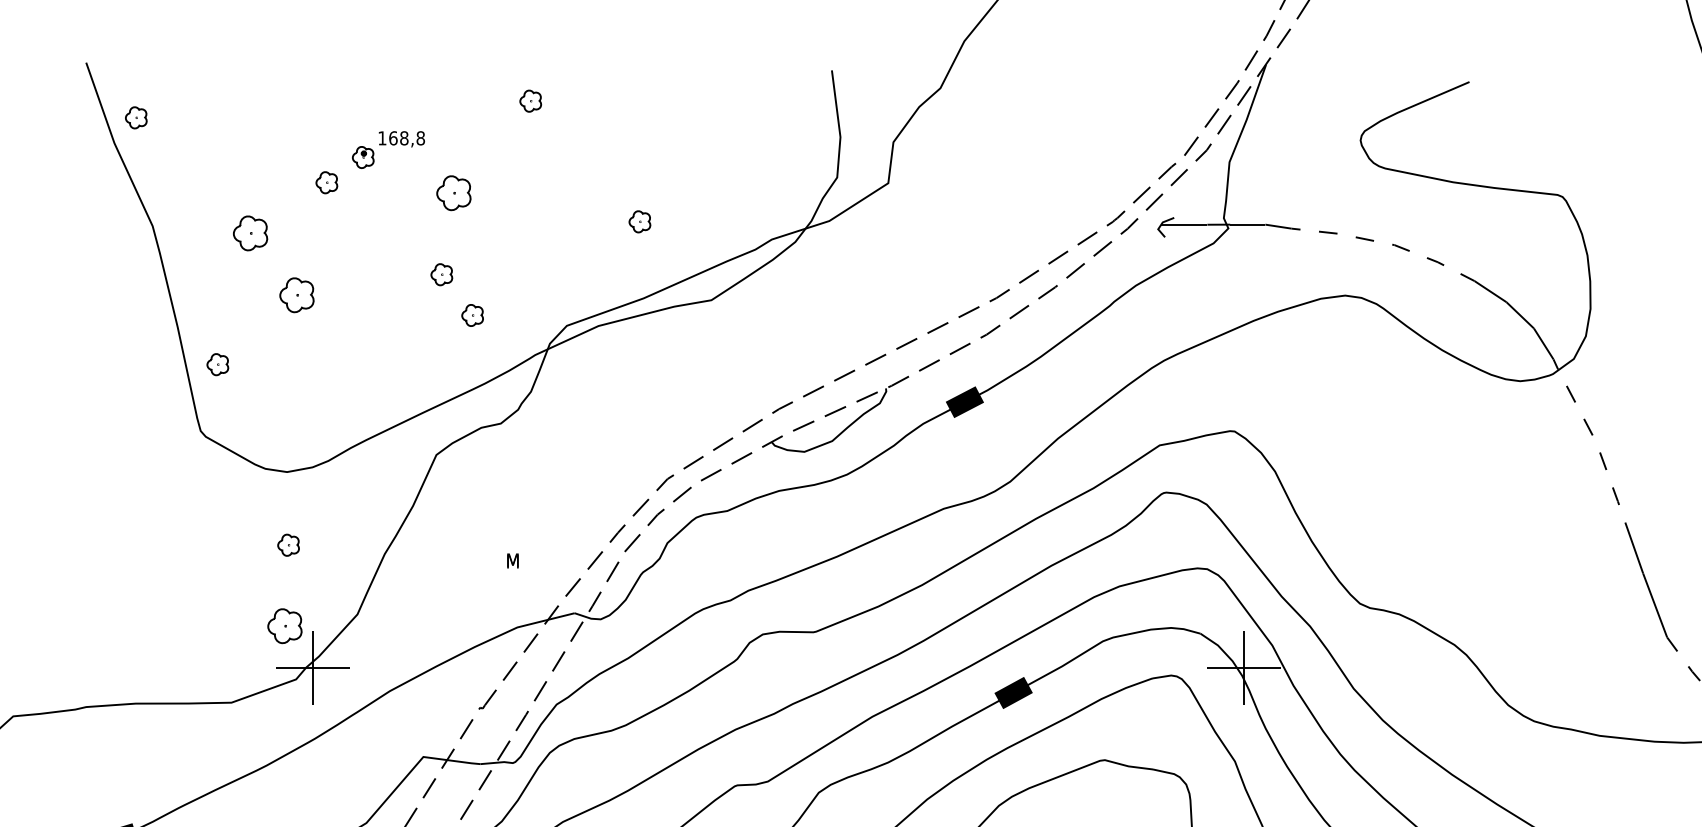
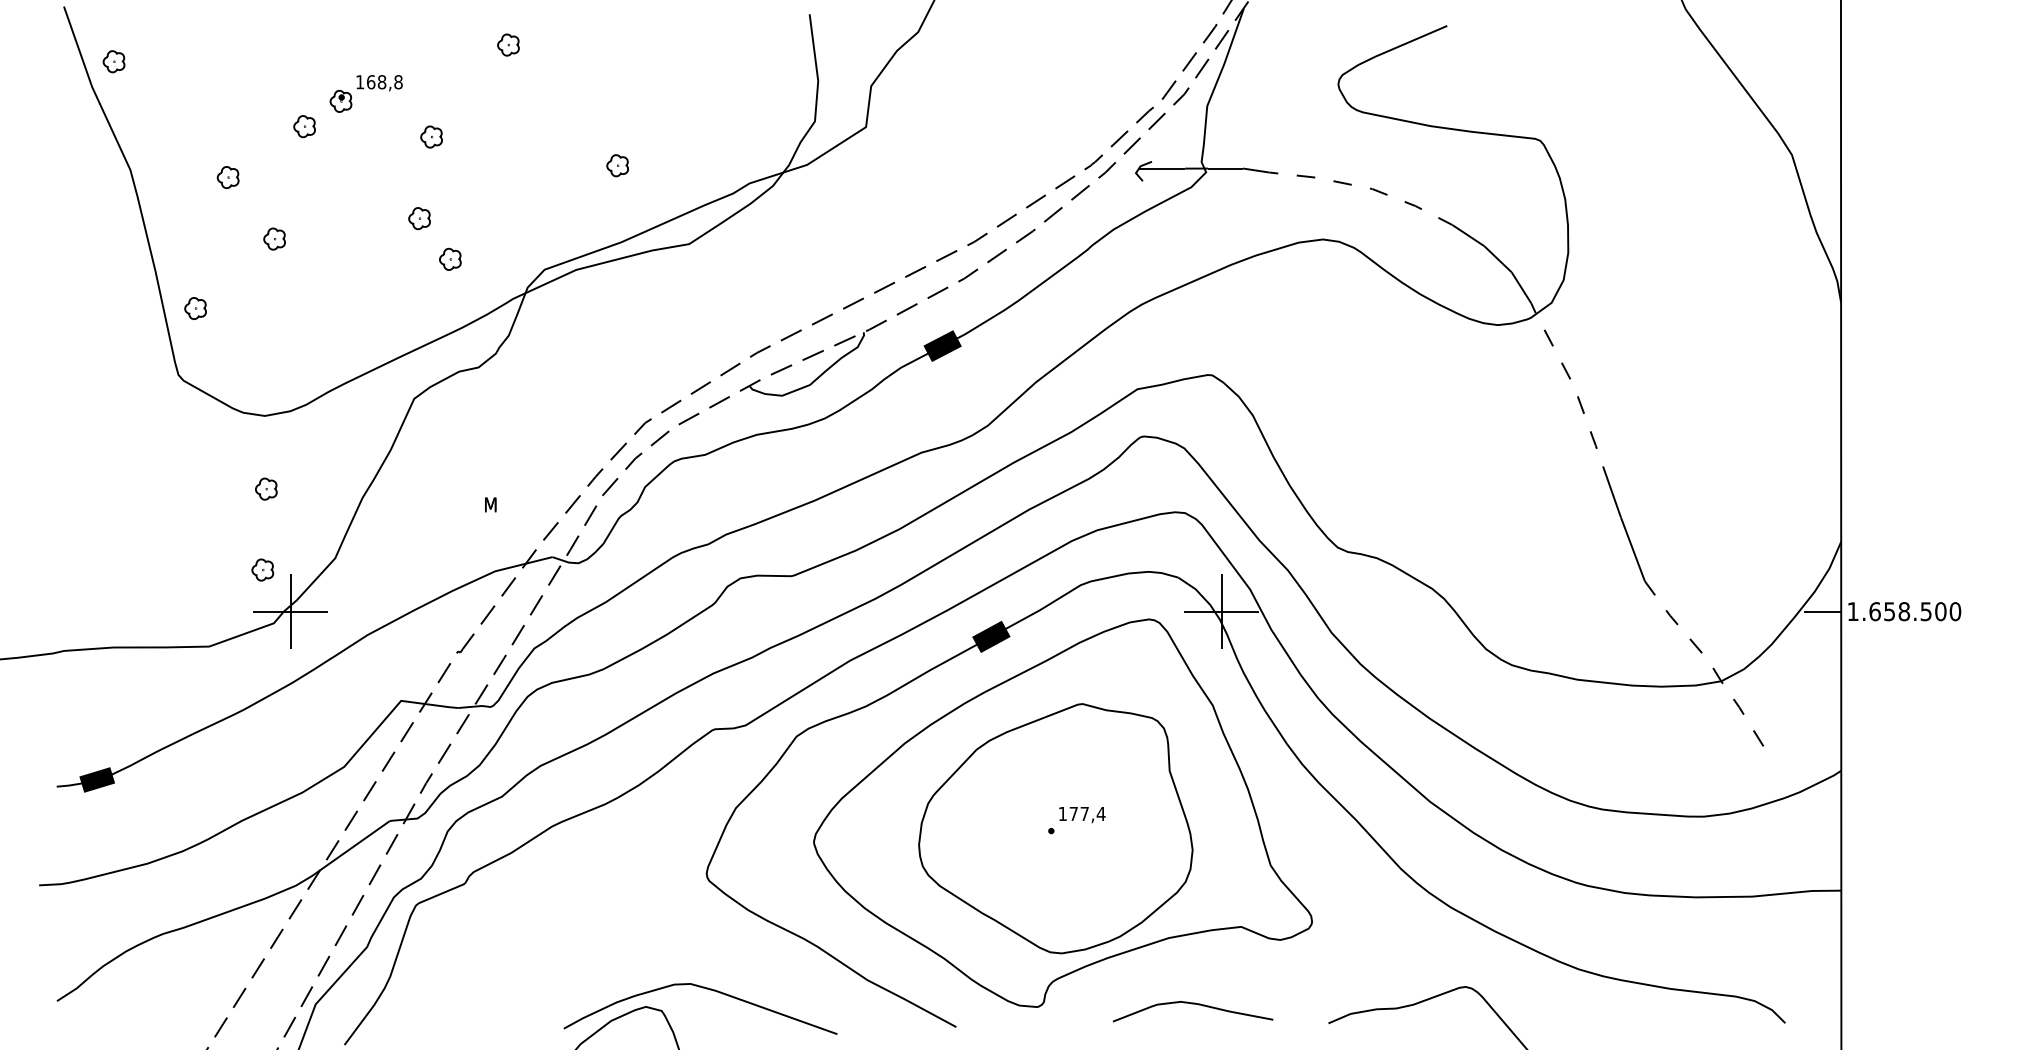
part: (453, 192) -> (431, 136), size x0.62
part: (249, 233) -> (227, 177), size x0.62
part: (296, 294) -> (274, 238), size x0.62
part: (284, 625) -> (262, 569), size x0.62

